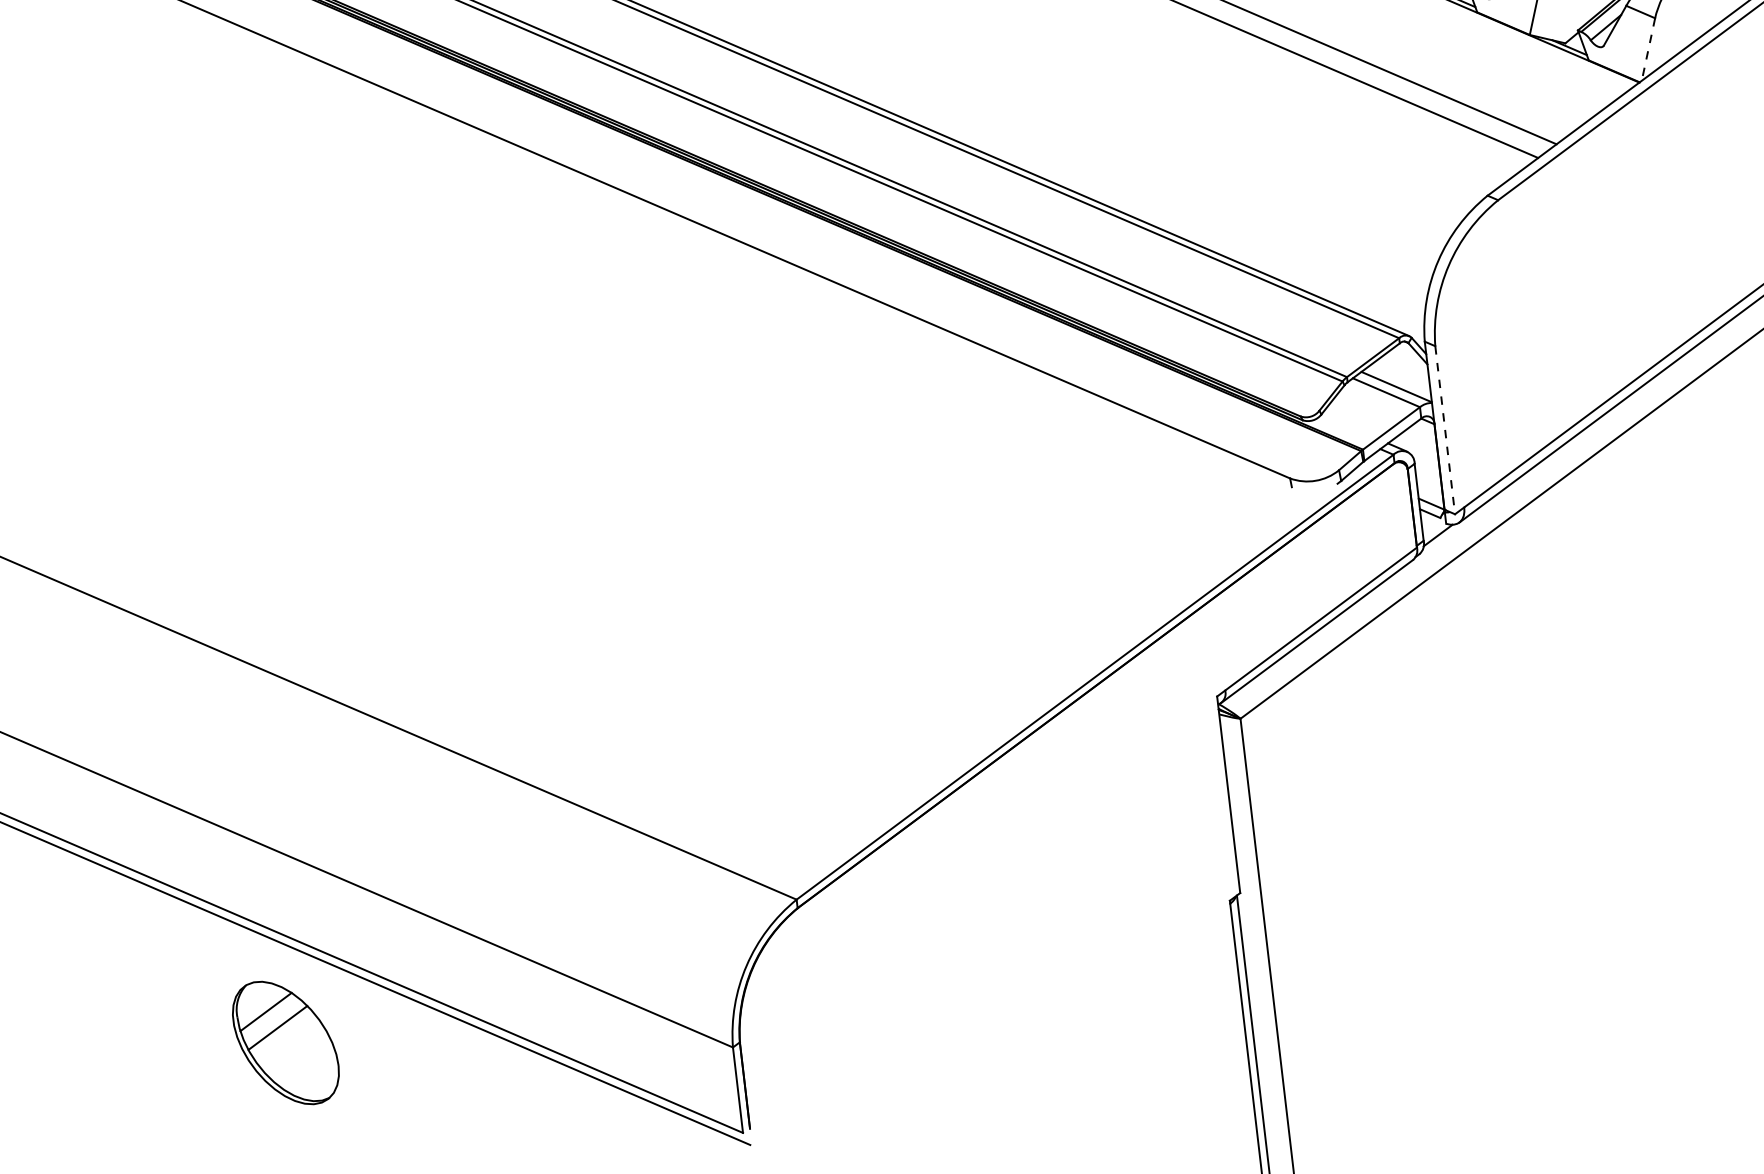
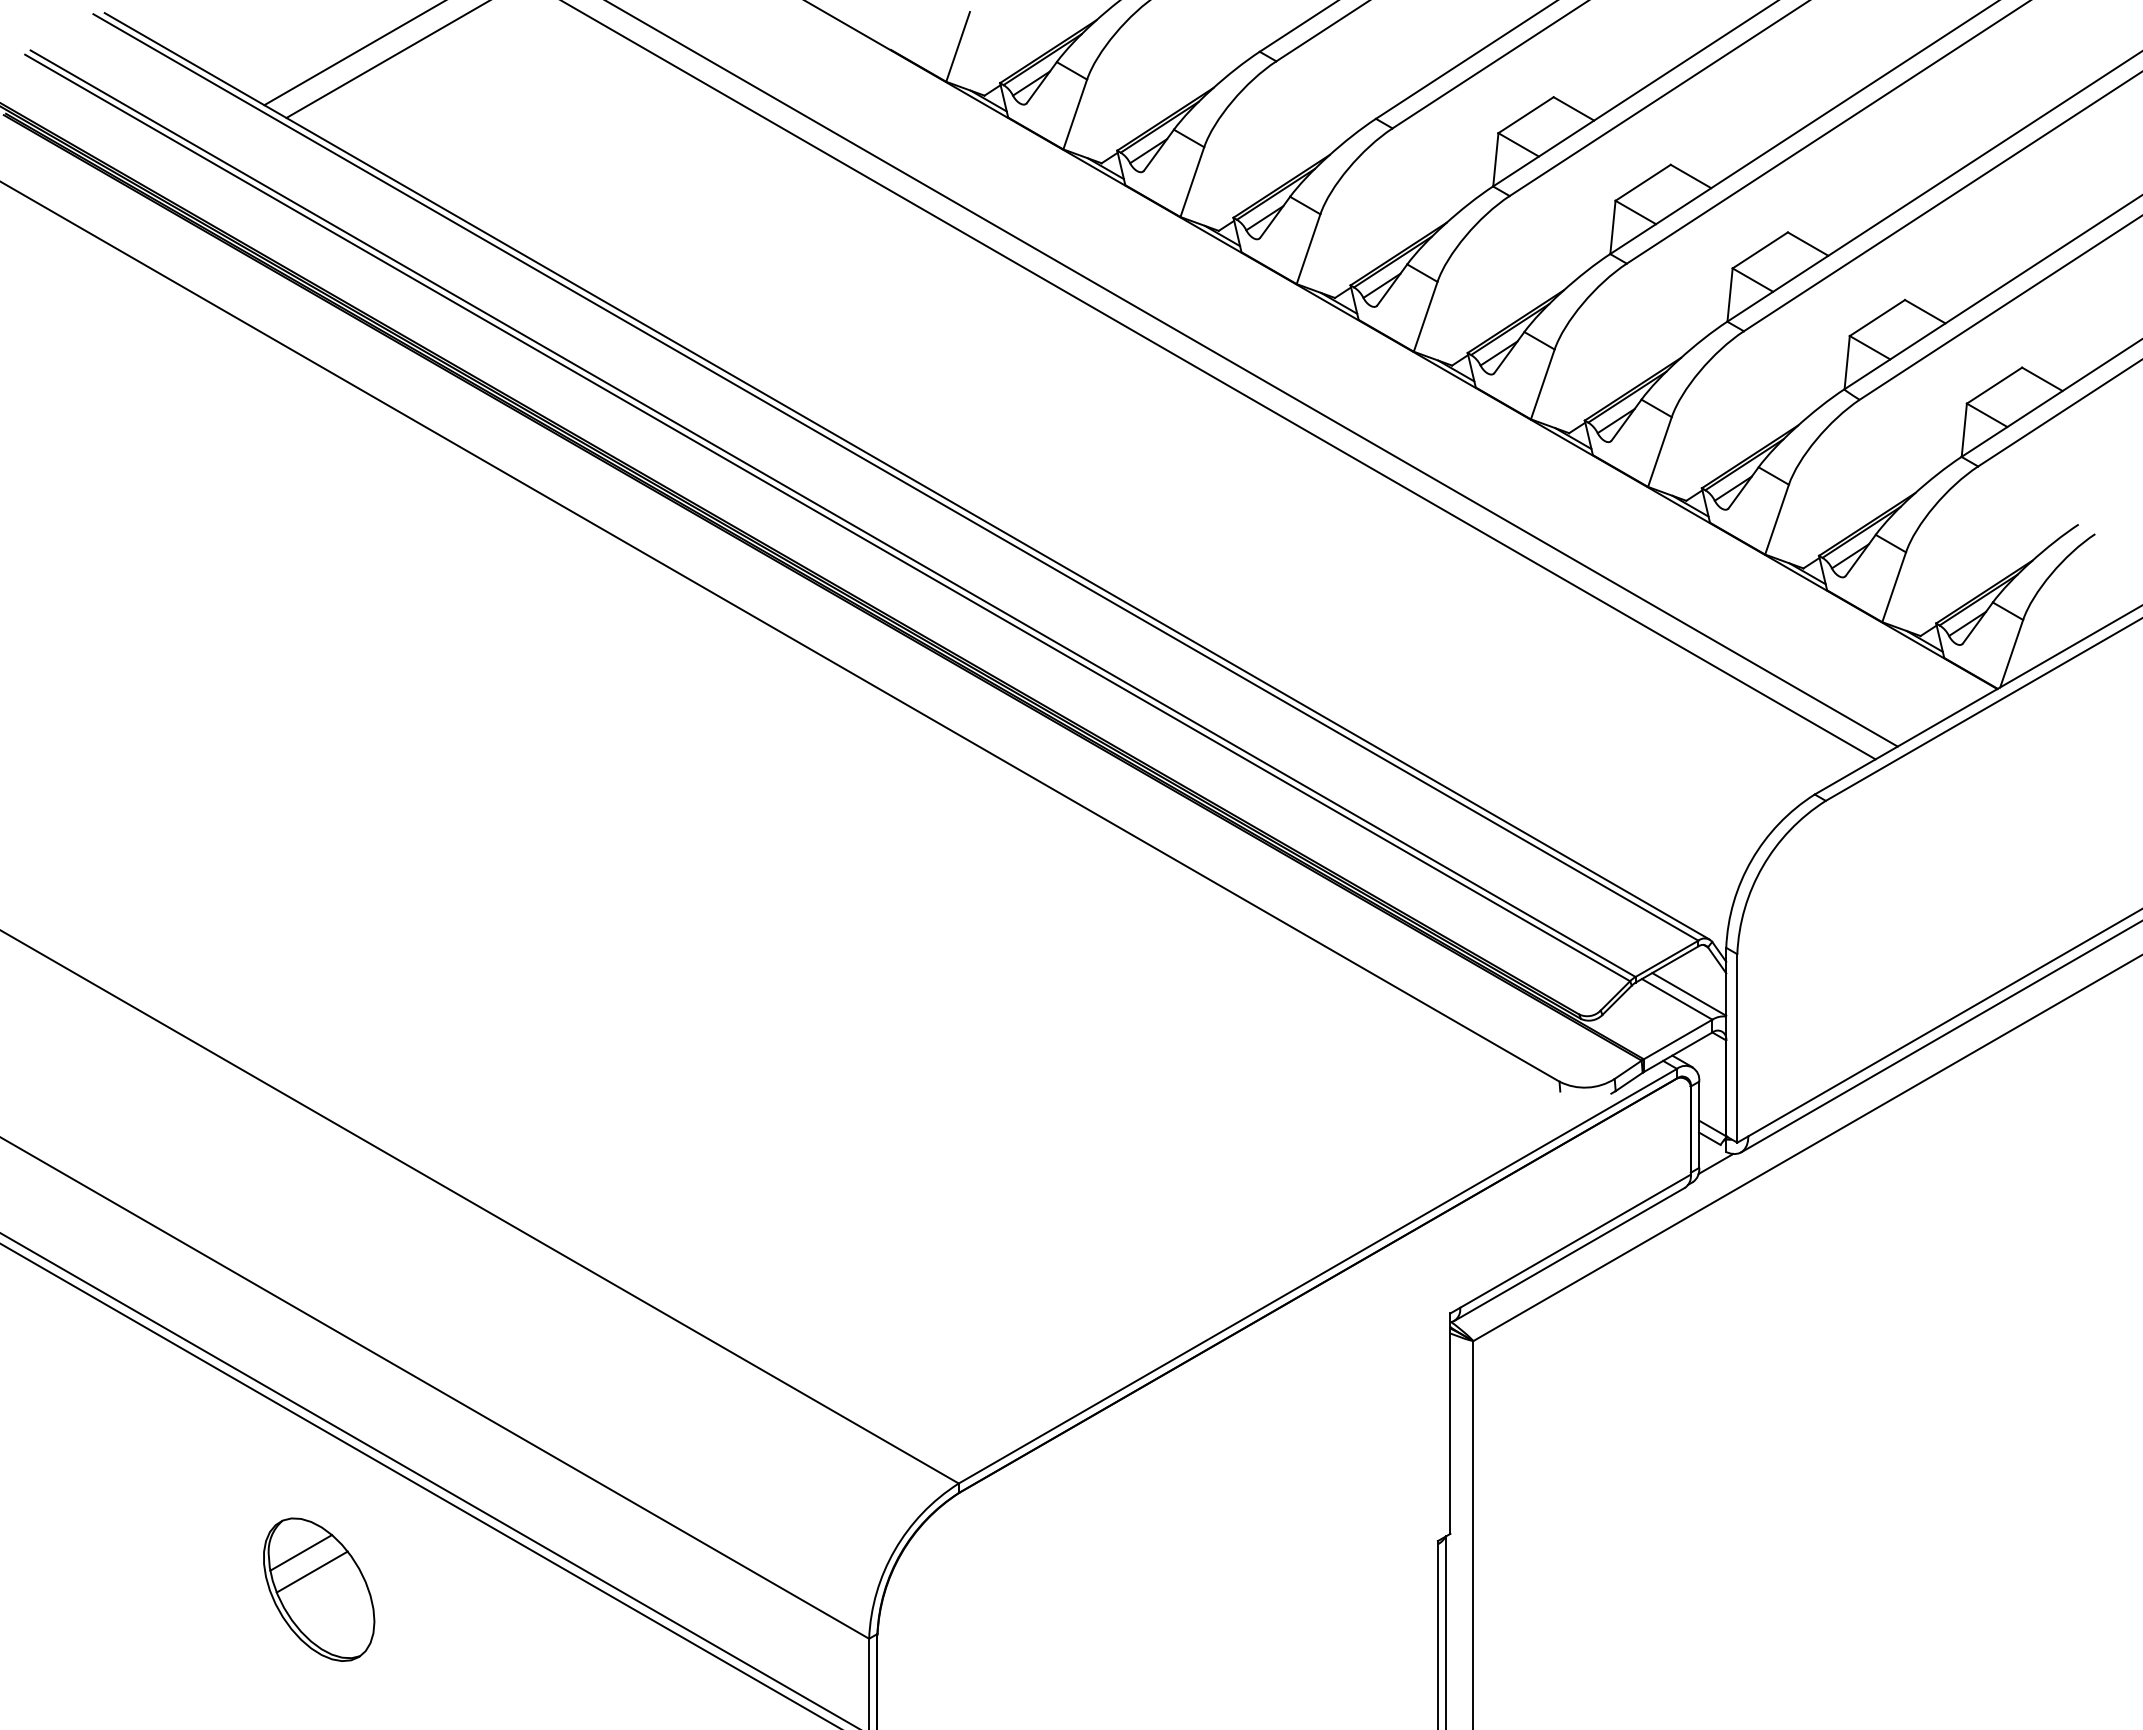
line: (1648, 49) -> (2011, 653), dashed -> solid
line: (1445, 430) -> (1737, 1048), dashed -> solid
part: (286, 1042) -> (319, 1589), moved

